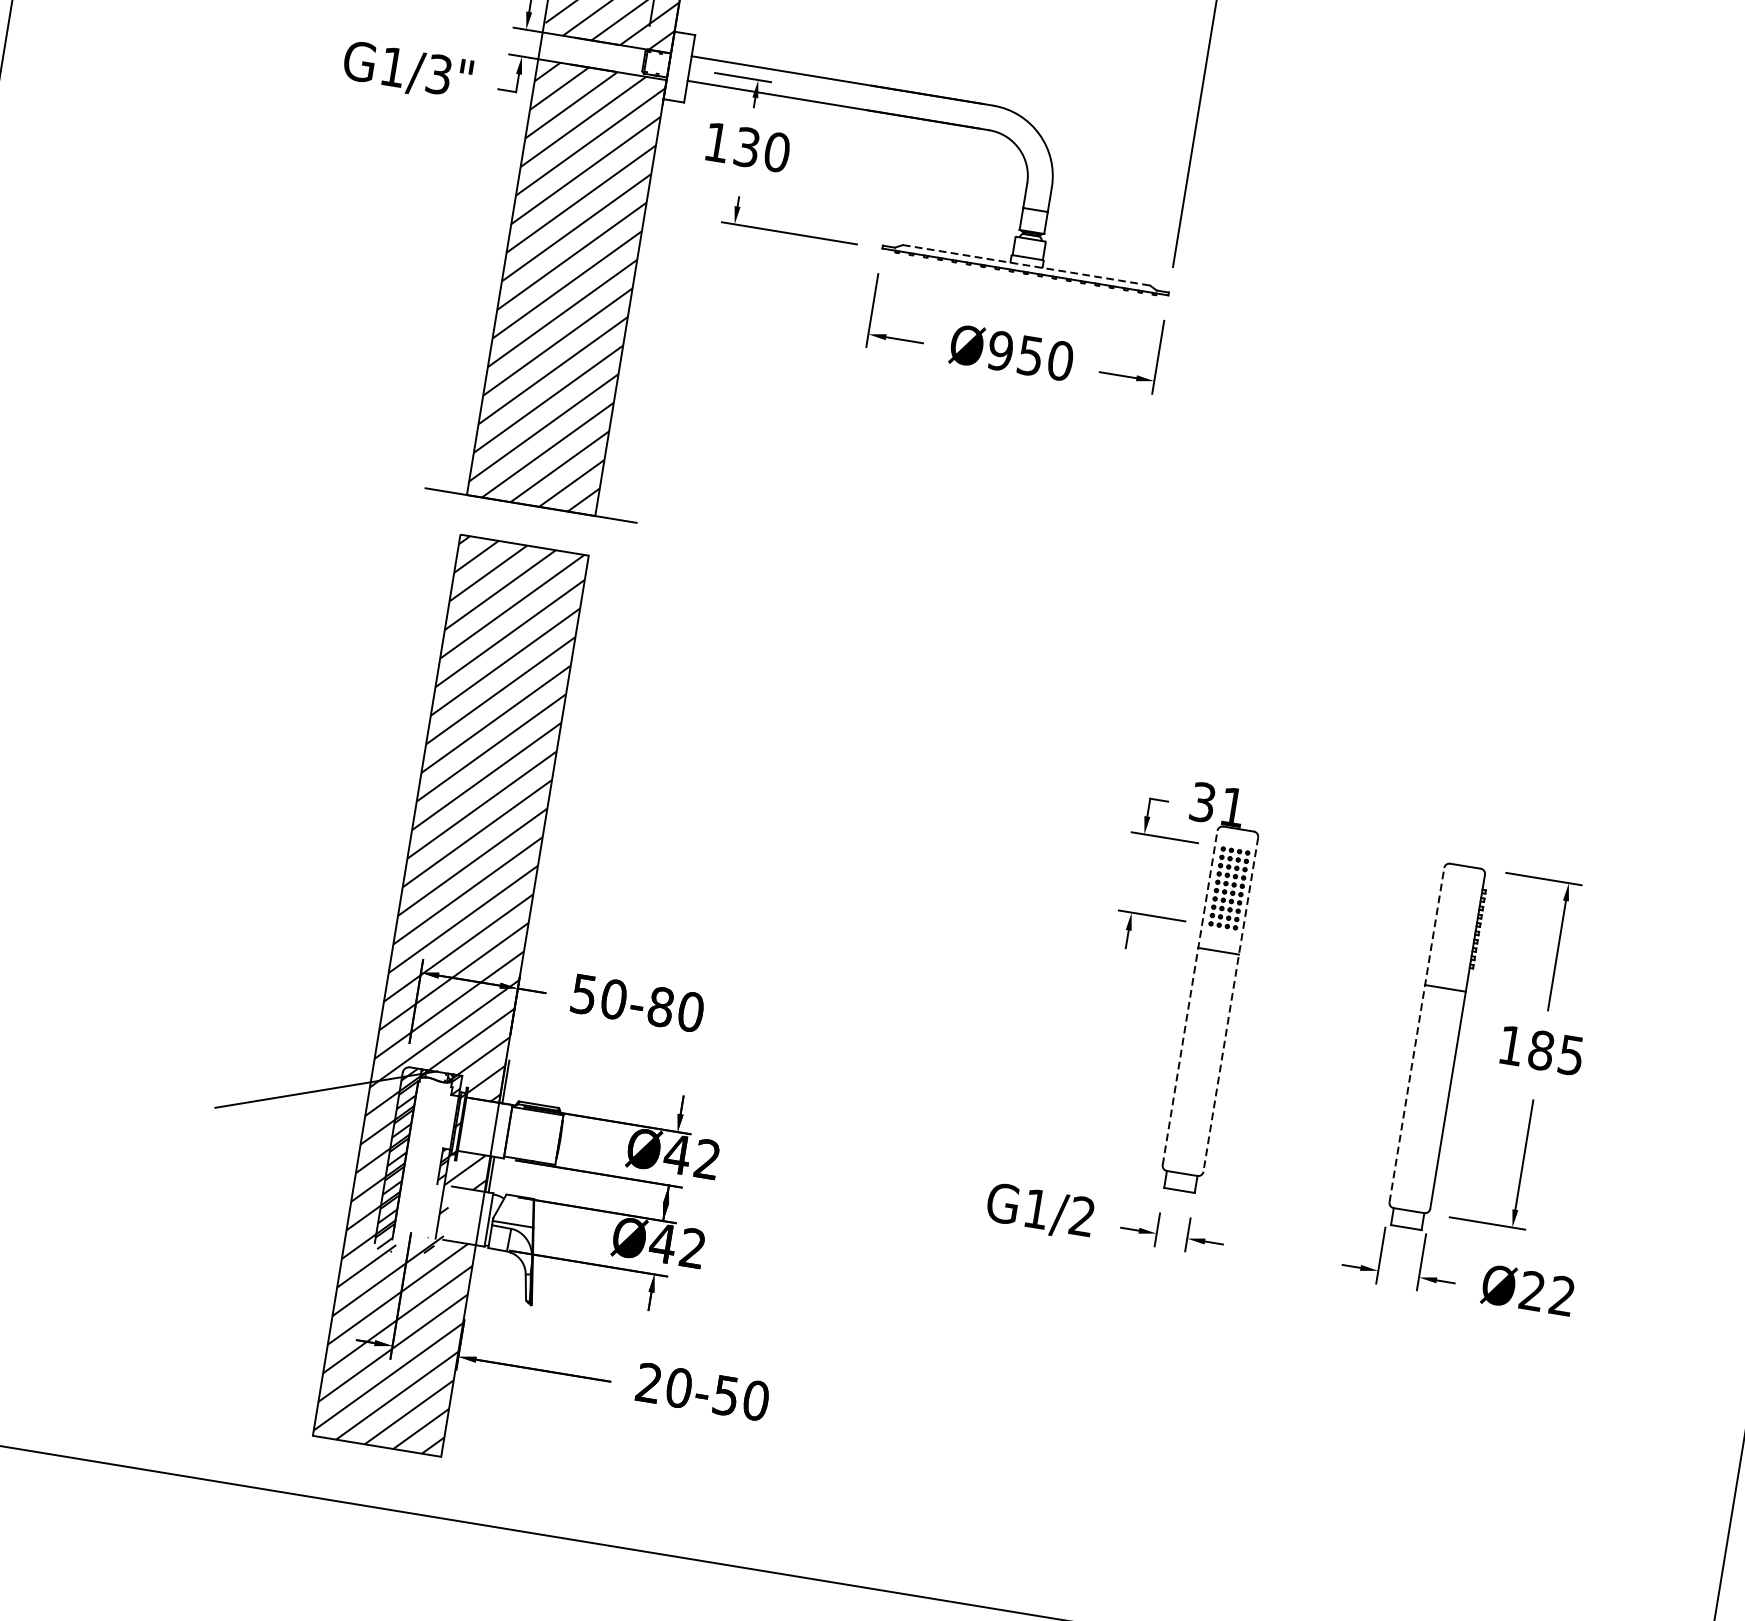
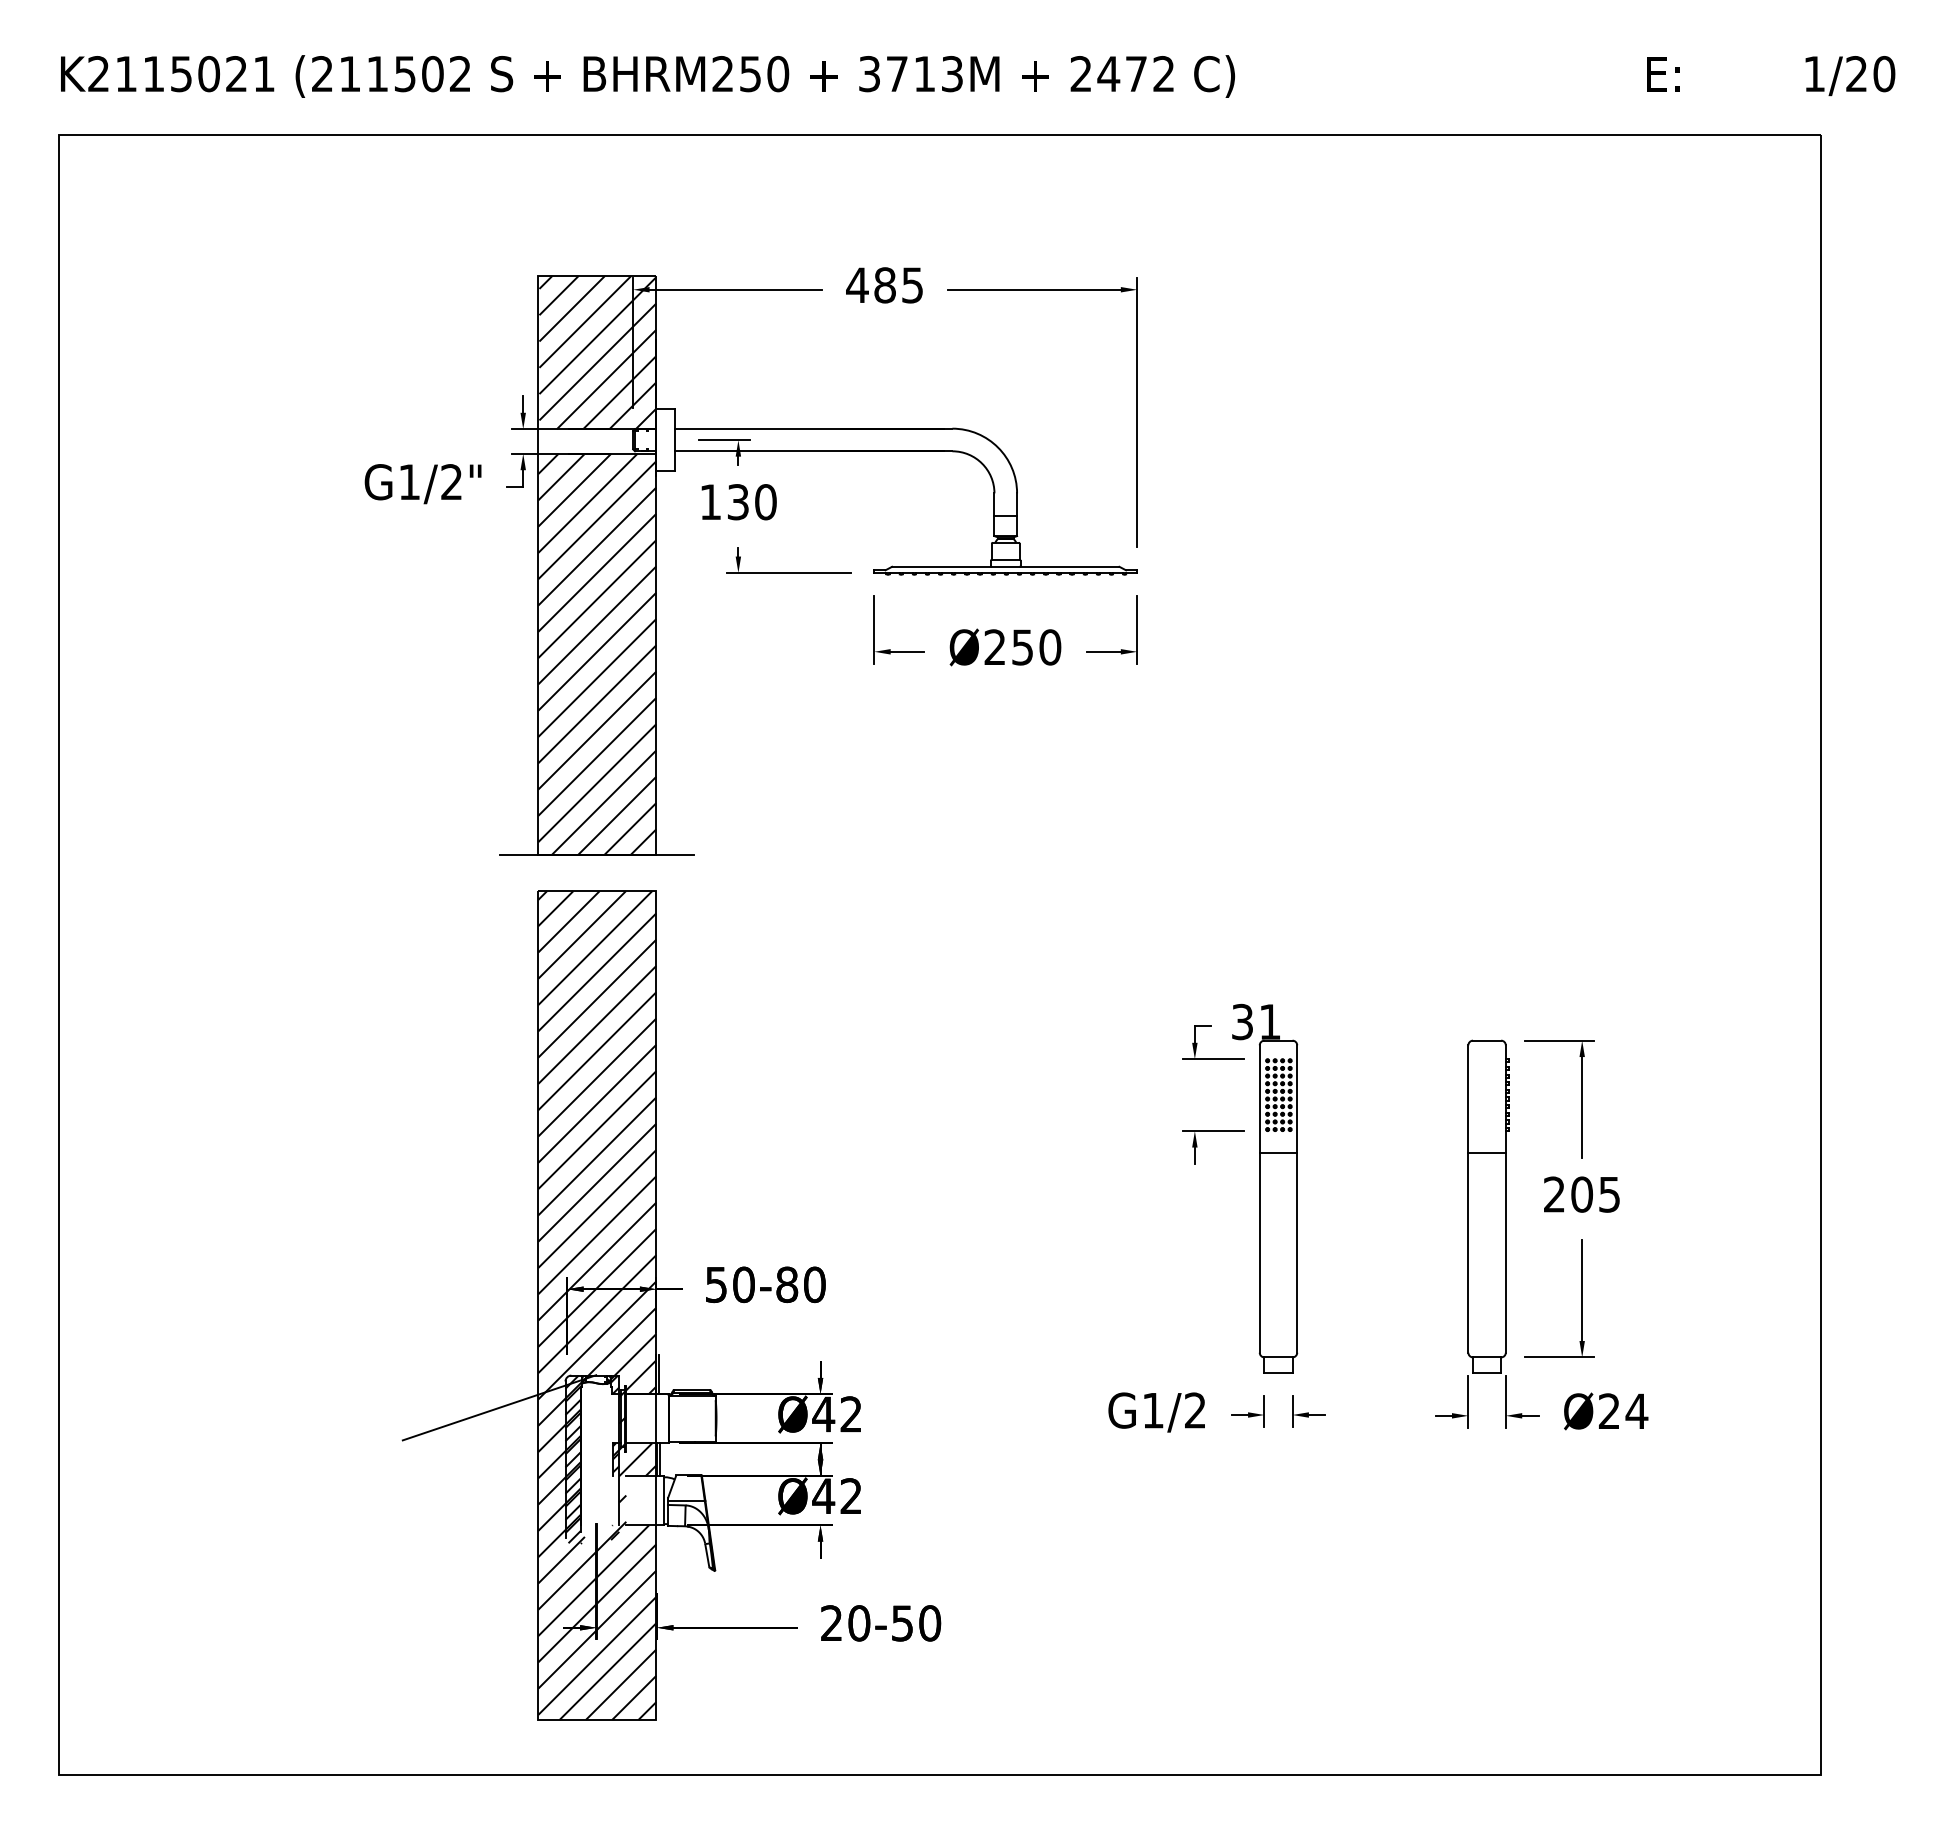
text: (438, 74) -> (451, 482), G1/3" -> G1/2"
line: (1026, 264) -> (1005, 566), dashed -> solid
text: (999, 351) -> (994, 647), Ø950 -> Ø250
line: (1189, 998) -> (1259, 1199), dashed -> solid
line: (1231, 1005) -> (1297, 1199), dashed -> solid
line: (1416, 1035) -> (1468, 1199), dashed -> solid
text: (1526, 1047) -> (1568, 1194), 185 -> 205
text: (1562, 1294) -> (1636, 1410), Ø22 -> Ø24

